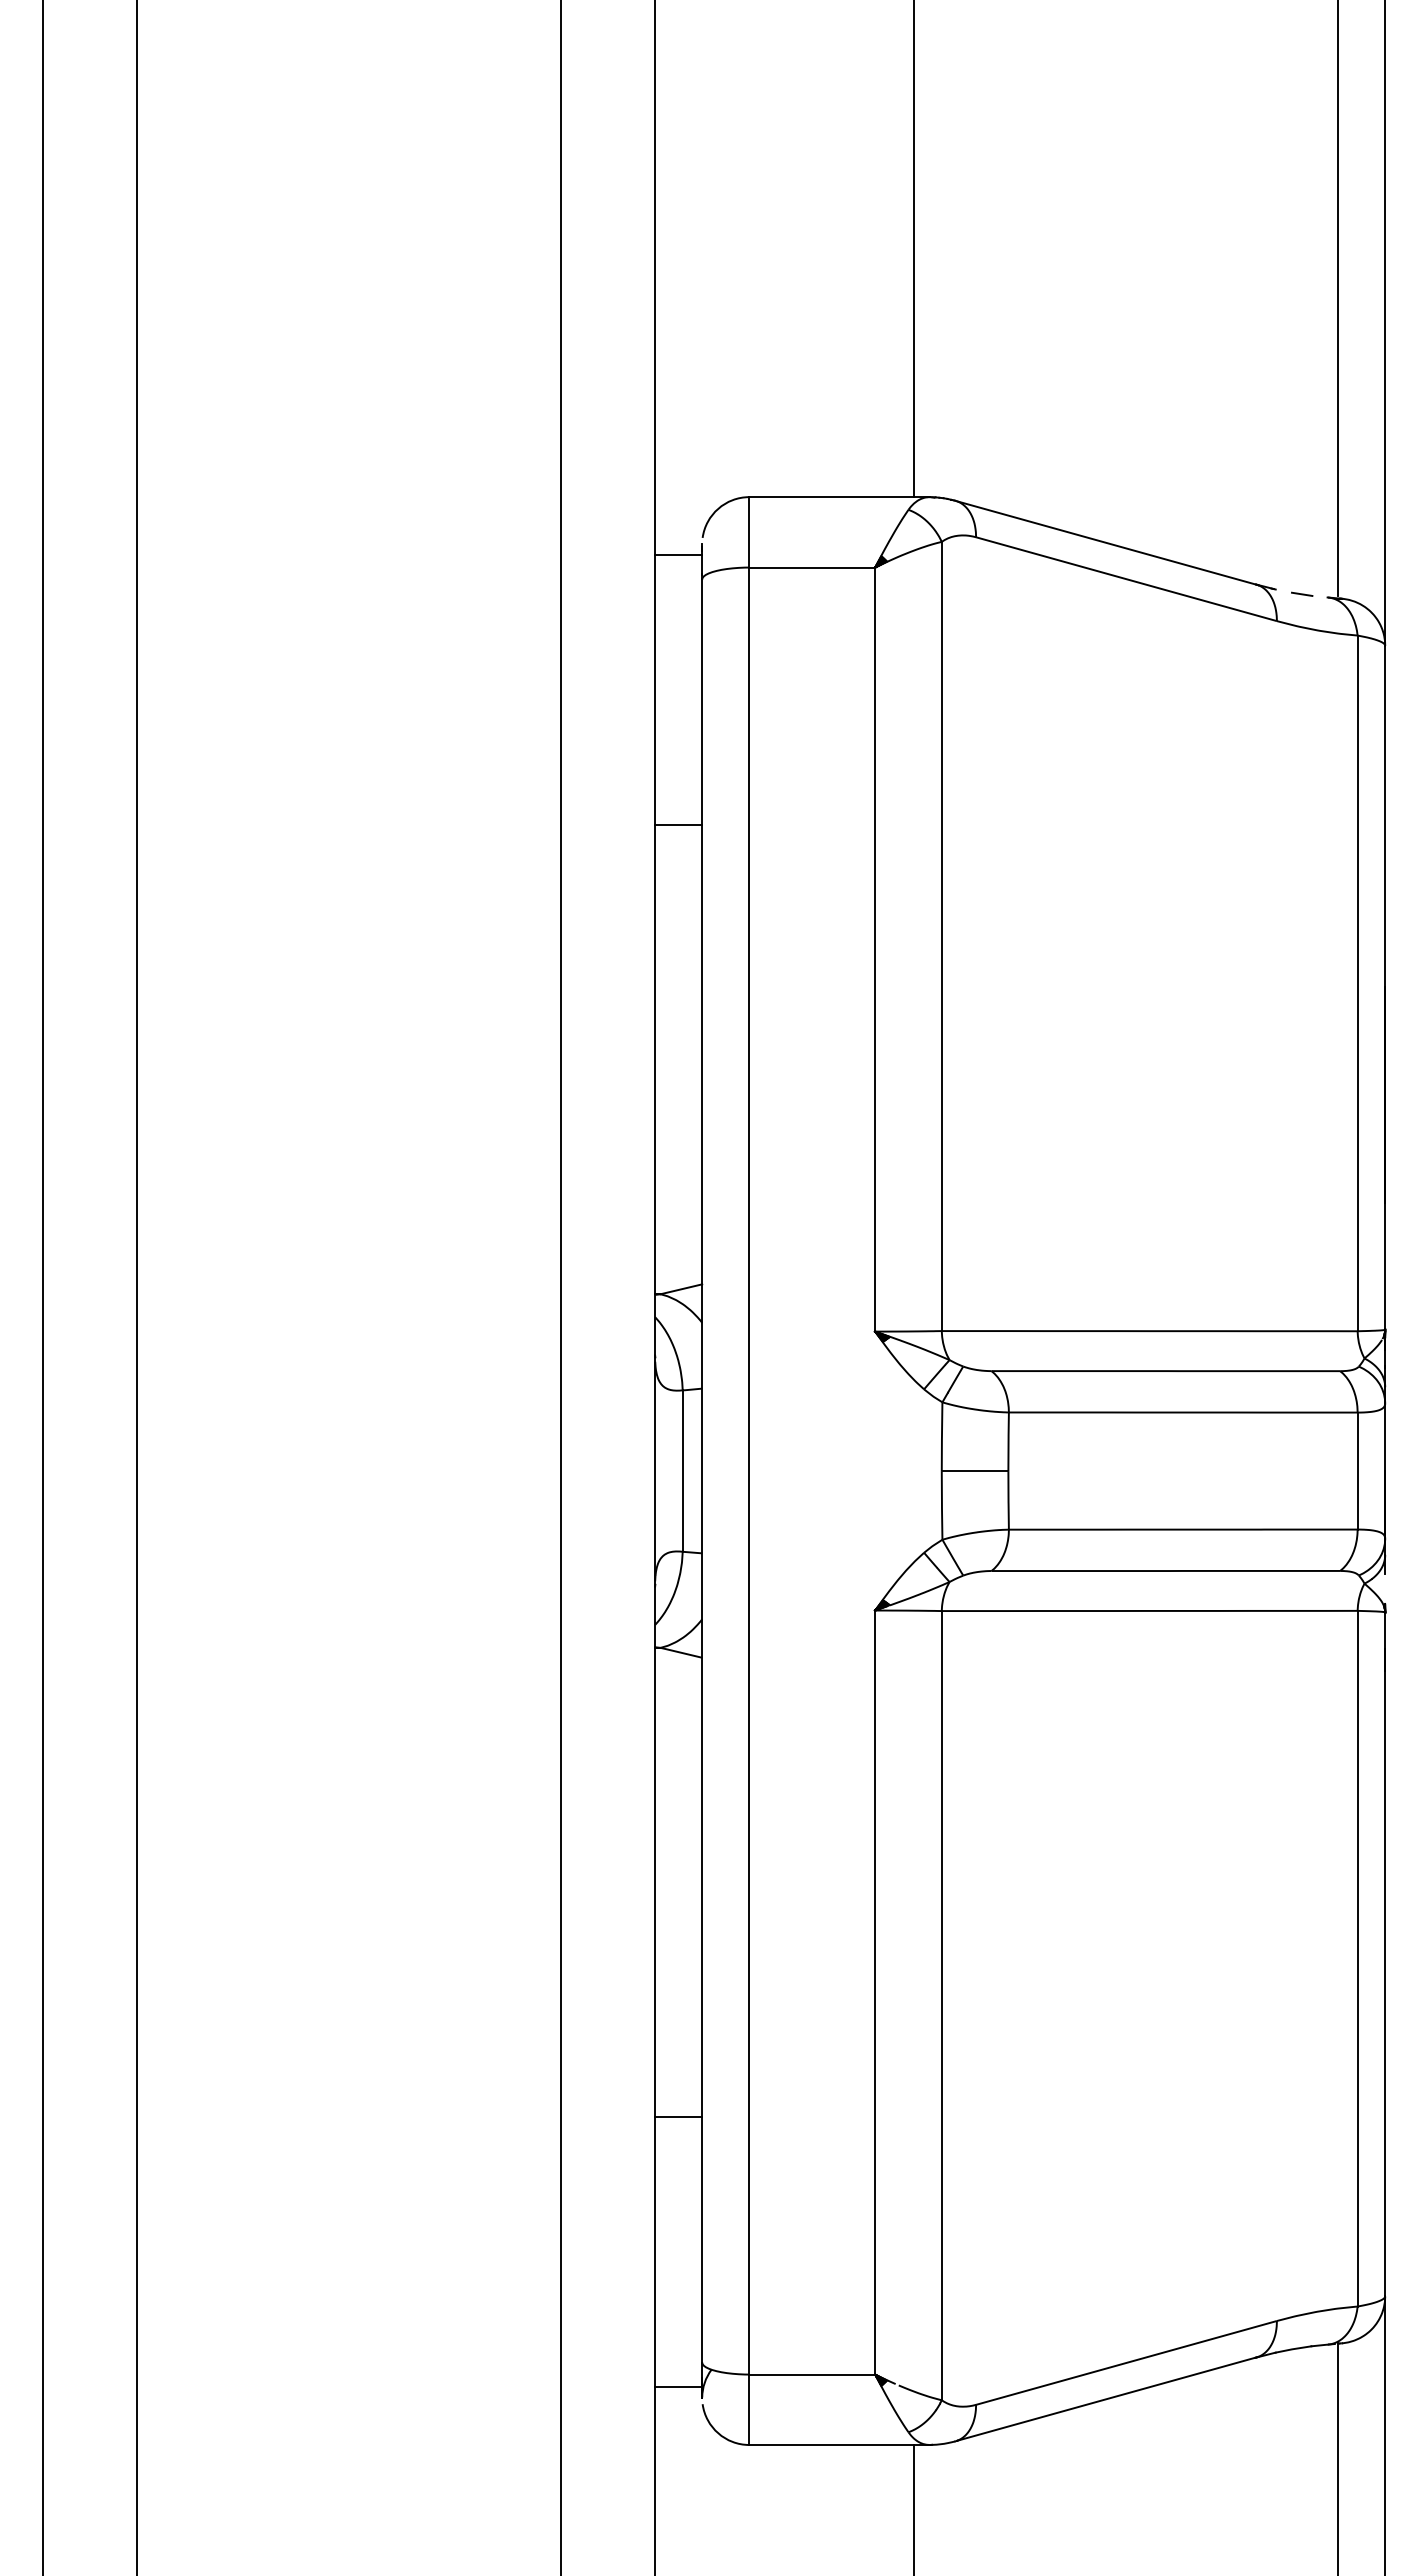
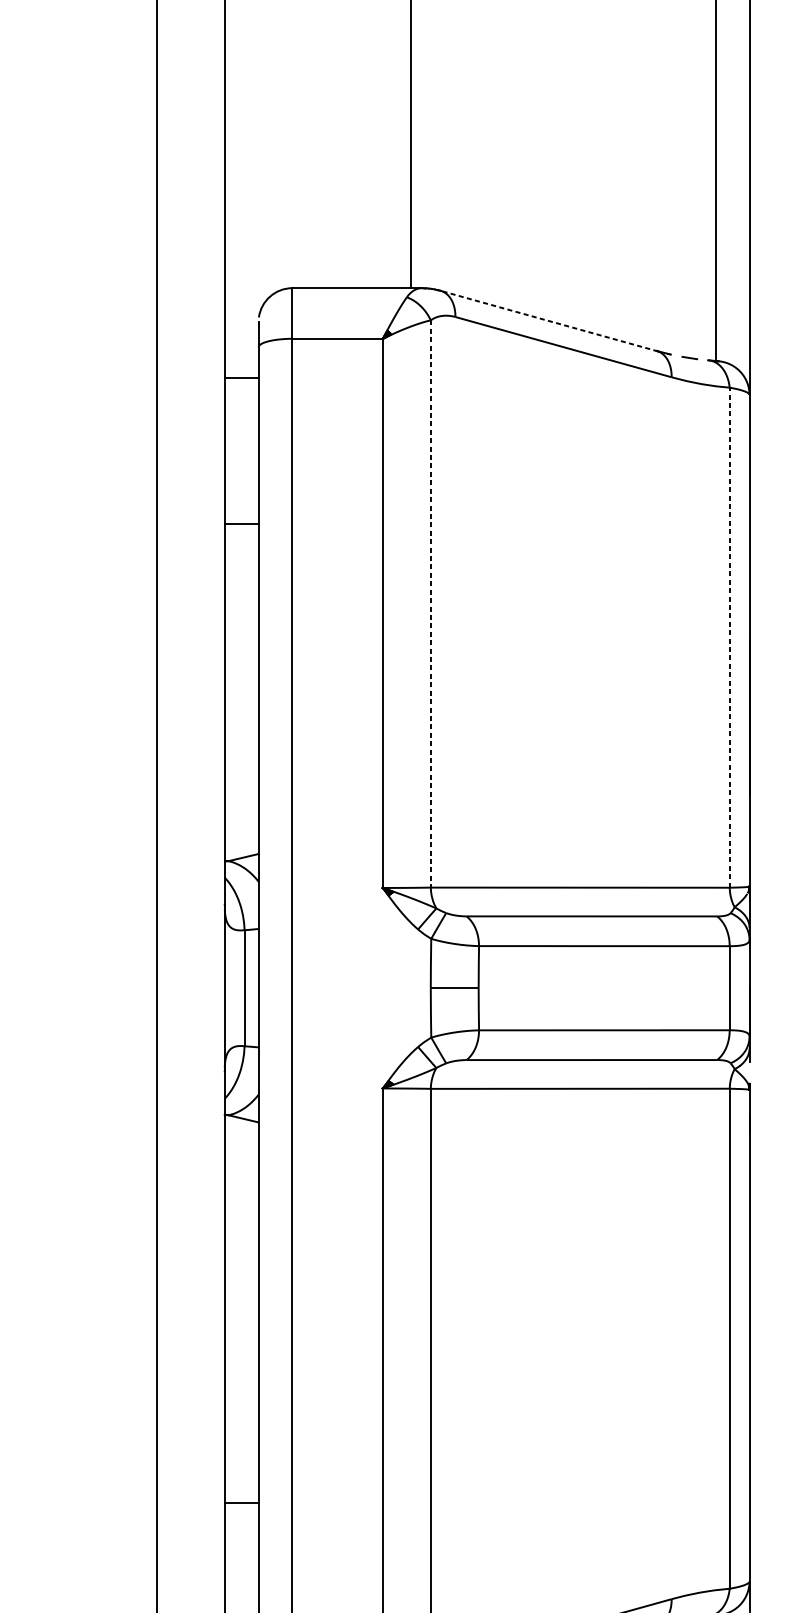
line: (1107, 543) -> (549, 321), solid -> dashed
line: (678, 554) -> (241, 378), moved
line: (941, 936) -> (430, 603), solid -> dashed
line: (1357, 983) -> (729, 637), solid -> dashed
line: (678, 2116) -> (241, 1502), moved

